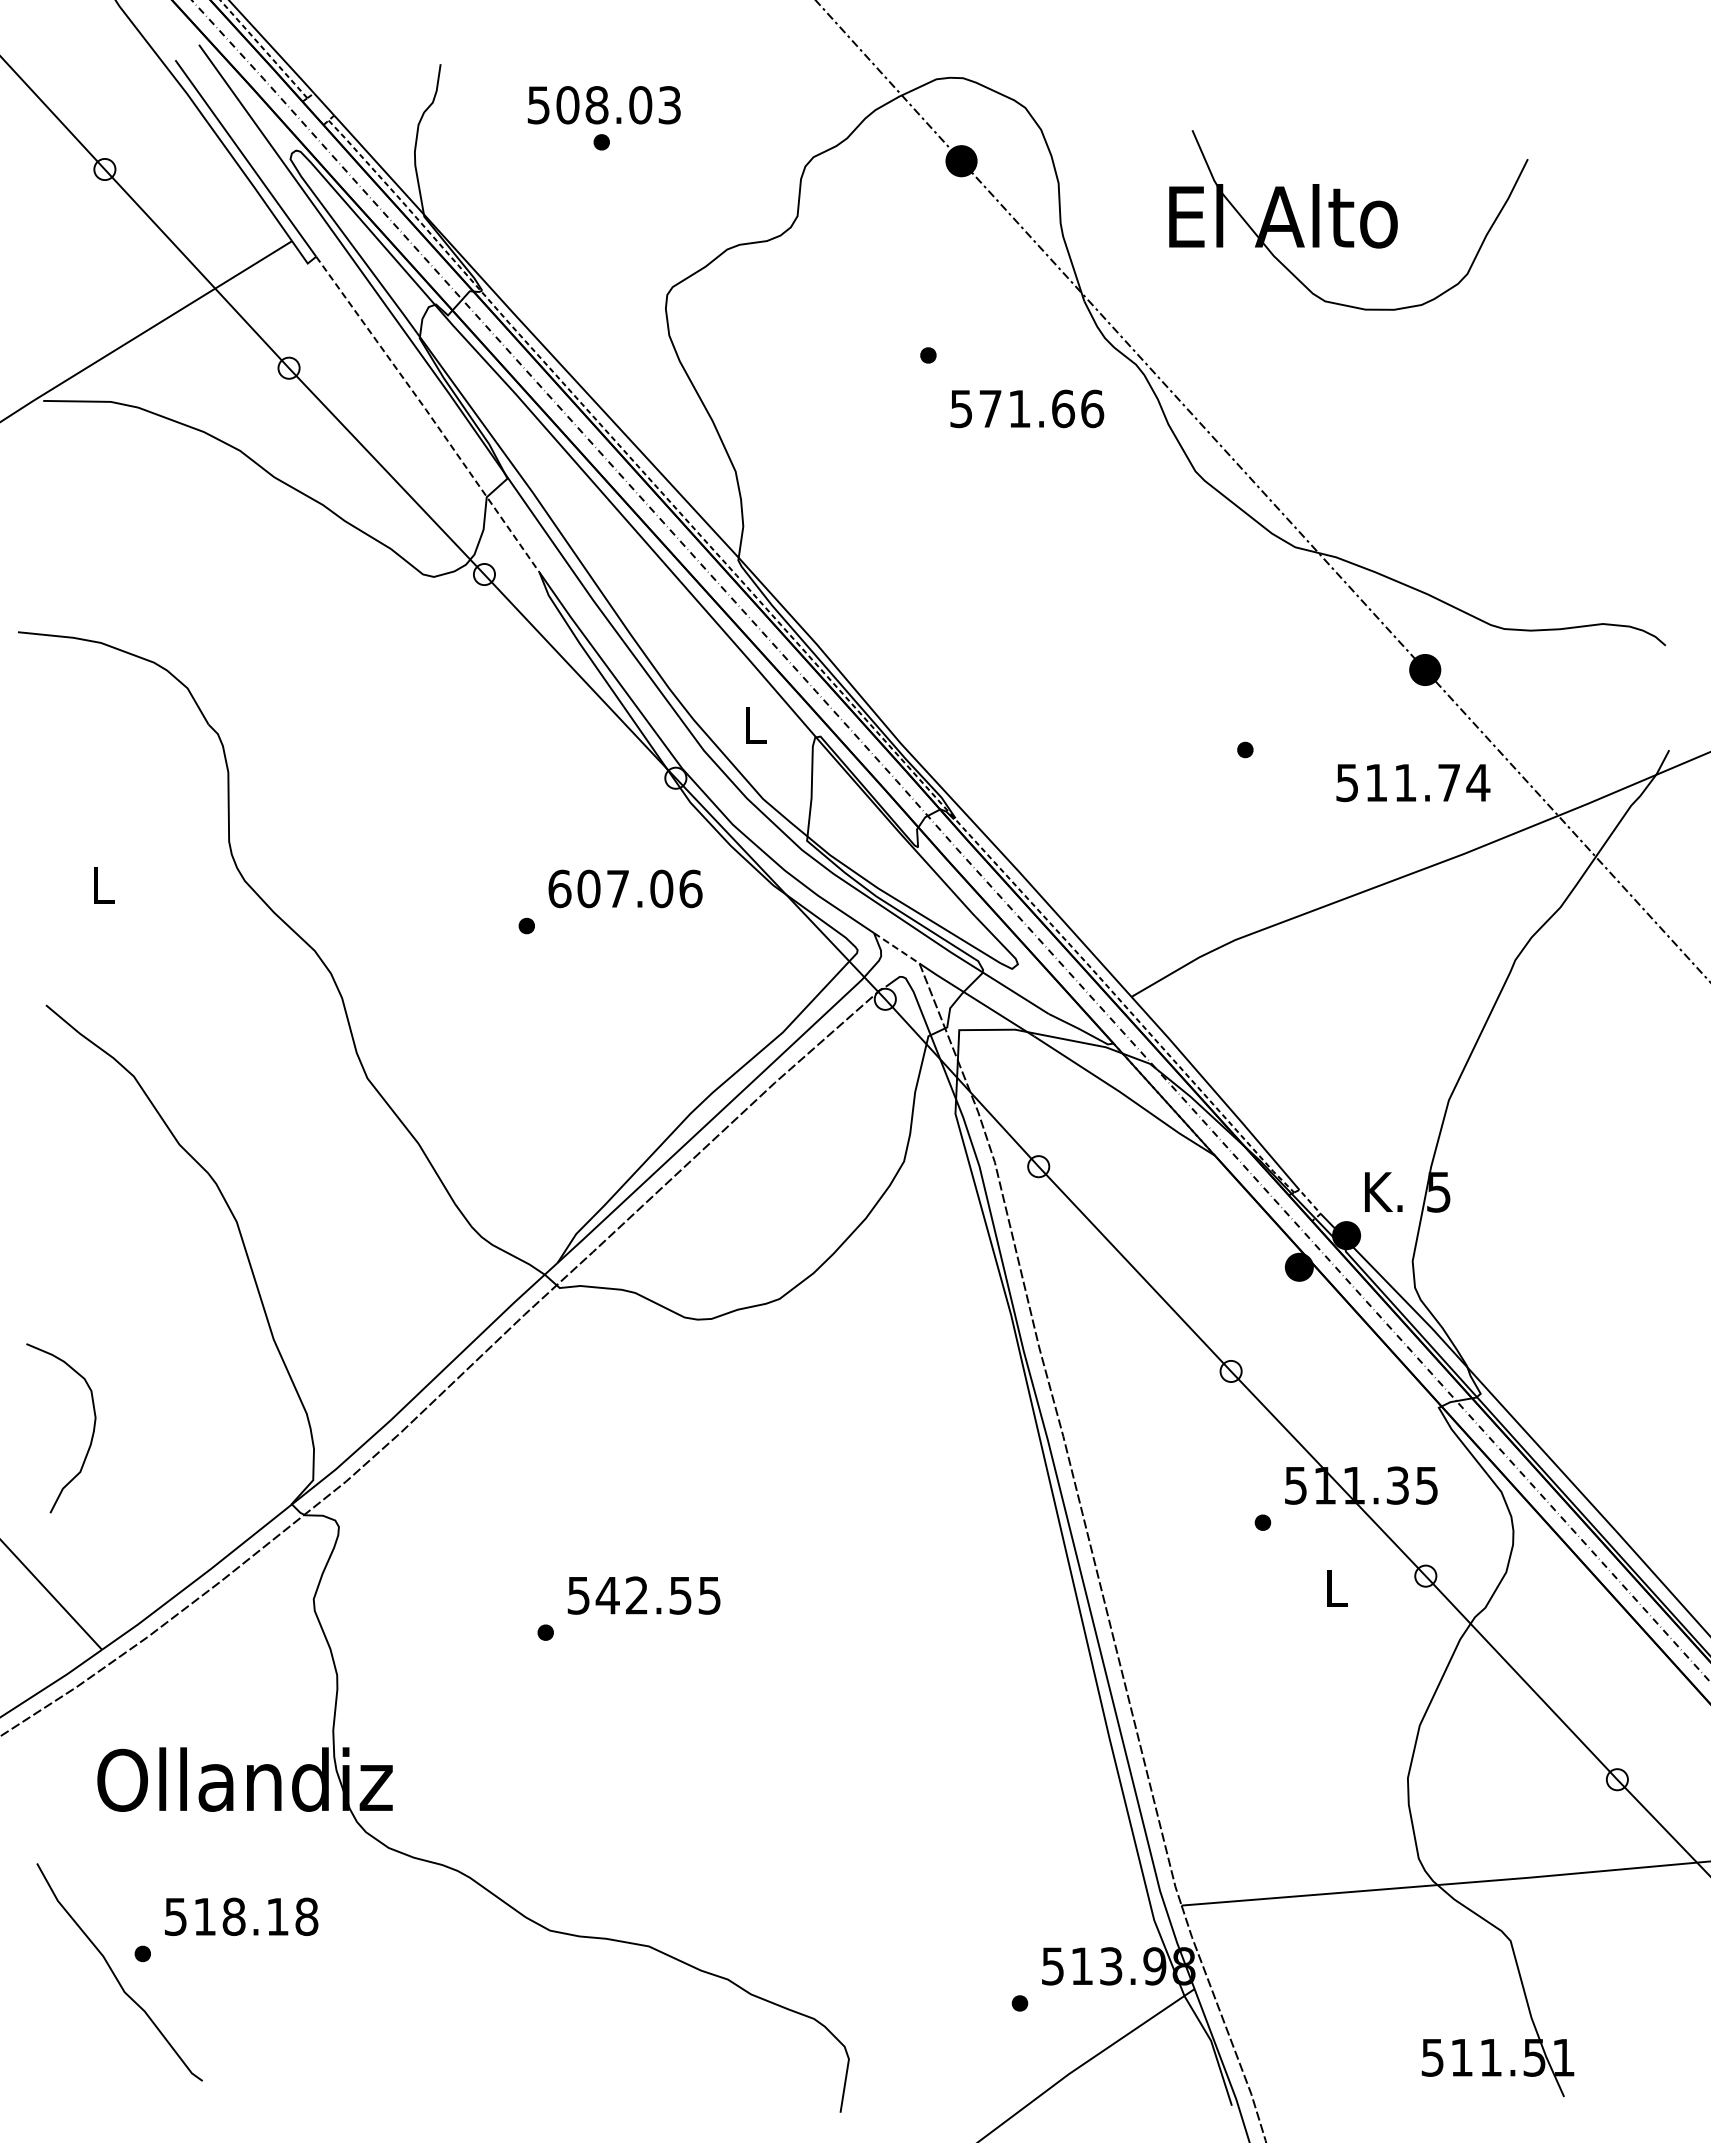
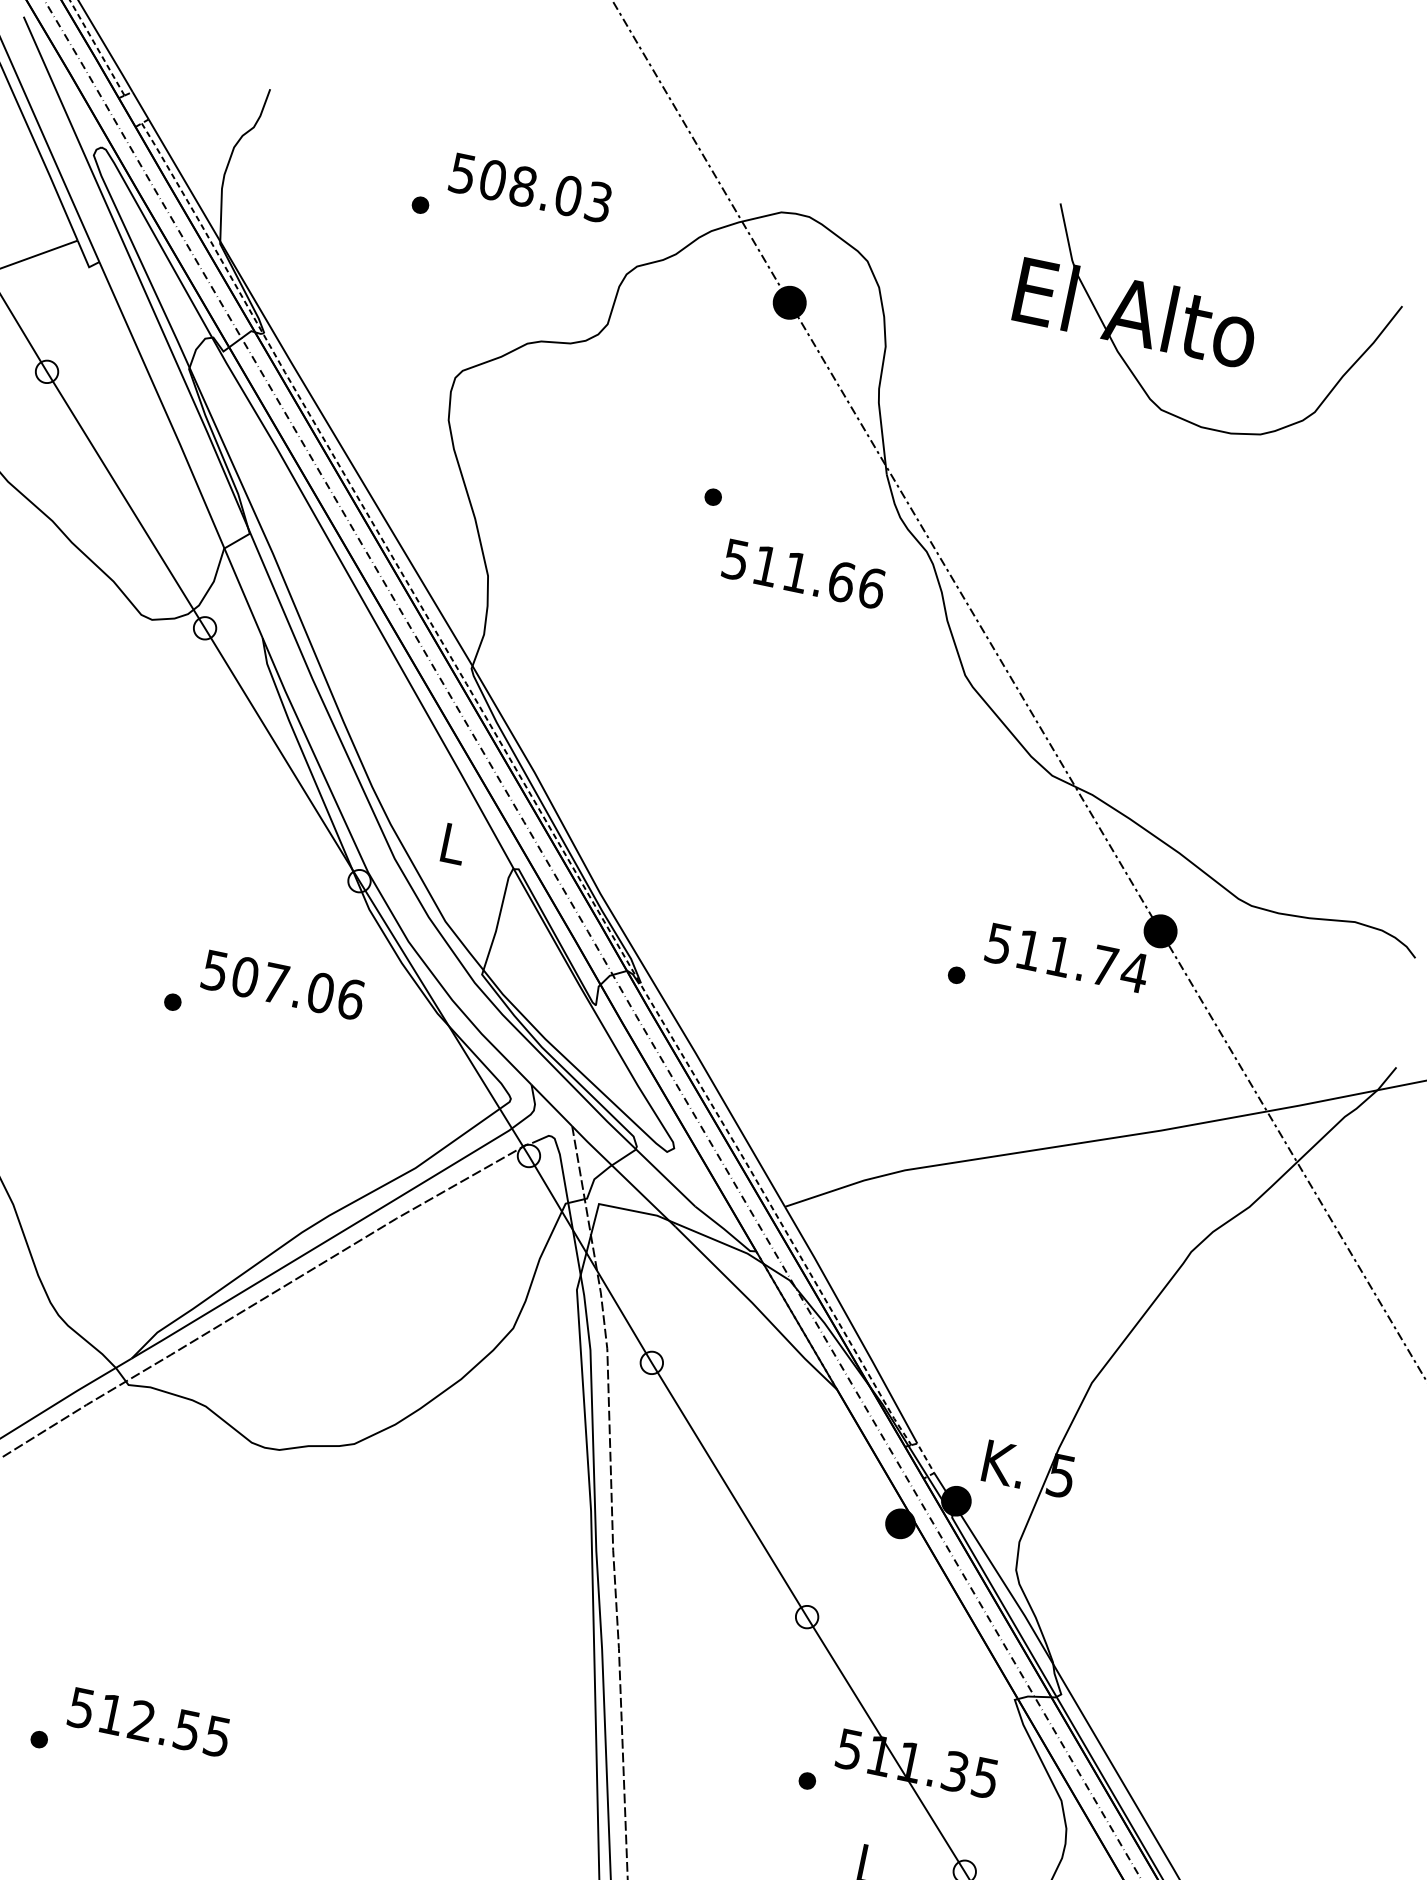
text: (603, 105) -> (529, 188), moved
part: (1340, 220) -> (1194, 329), moved
text: (990, 408) -> (766, 565), 571.66 -> 511.66
line: (429, 413) -> (182, 449), dashed -> solid
text: (1413, 783) -> (1067, 958), moved
text: (559, 888) -> (214, 970), 607.06 -> 507.06
line: (897, 948) -> (552, 1105), dashed -> solid
text: (607, 1595) -> (111, 1714), 542.55 -> 512.55

